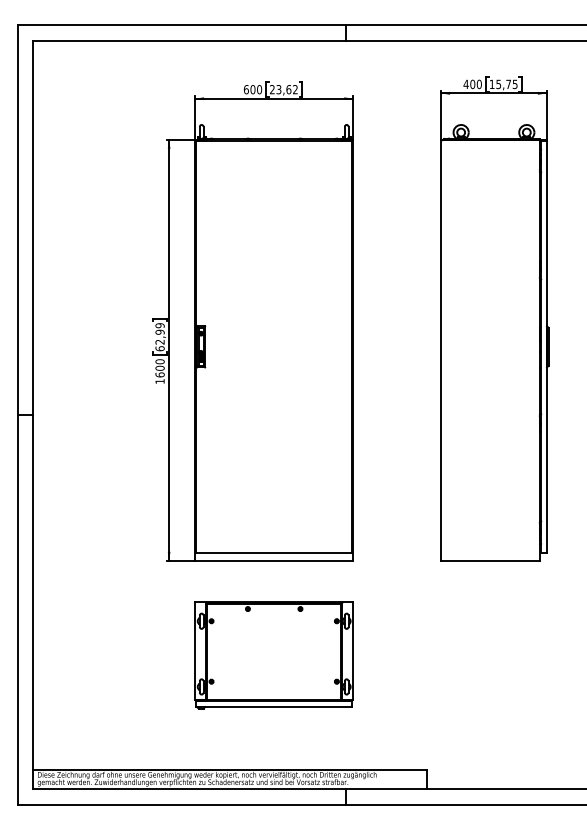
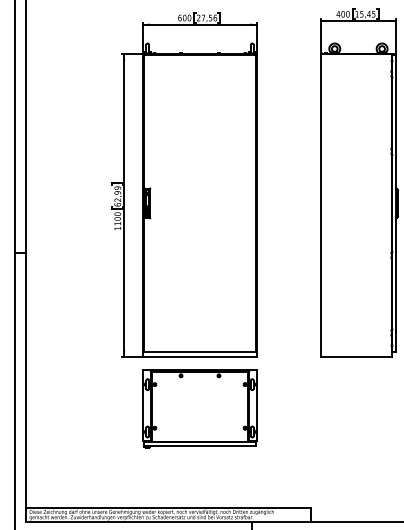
text: (508, 83) -> (368, 13), 15,75 -> 15,45
text: (286, 89) -> (208, 17), 23,62 -> 27,56
text: (159, 374) -> (117, 223), 1600 -> 1100
part: (273, 655) -> (199, 409), moved

